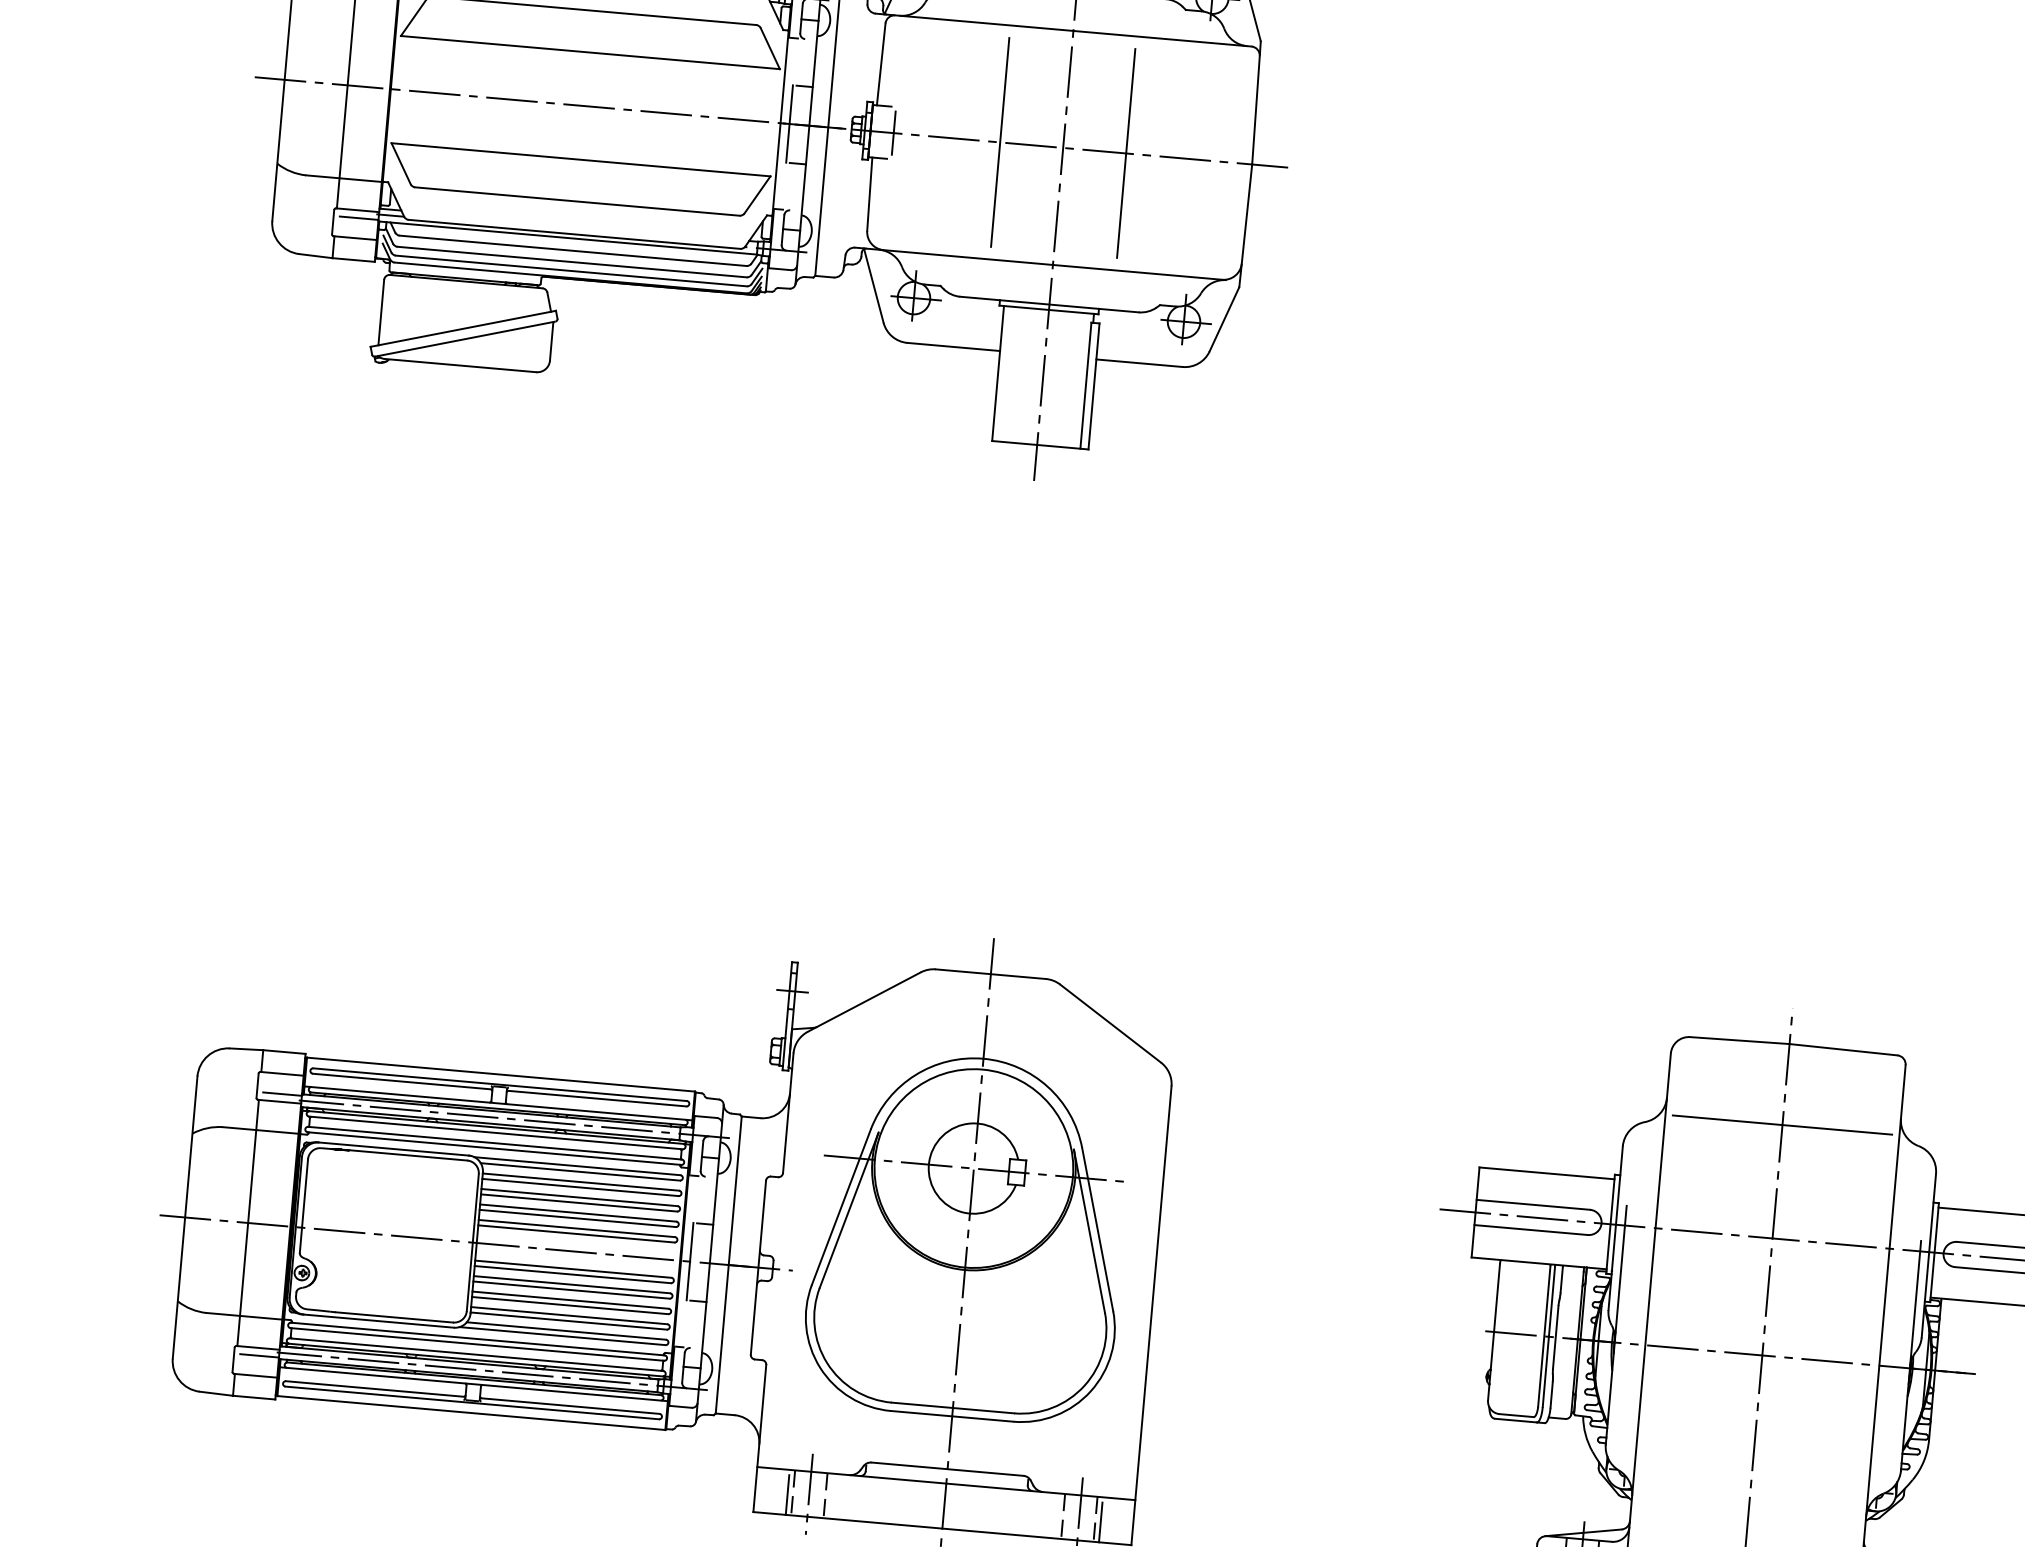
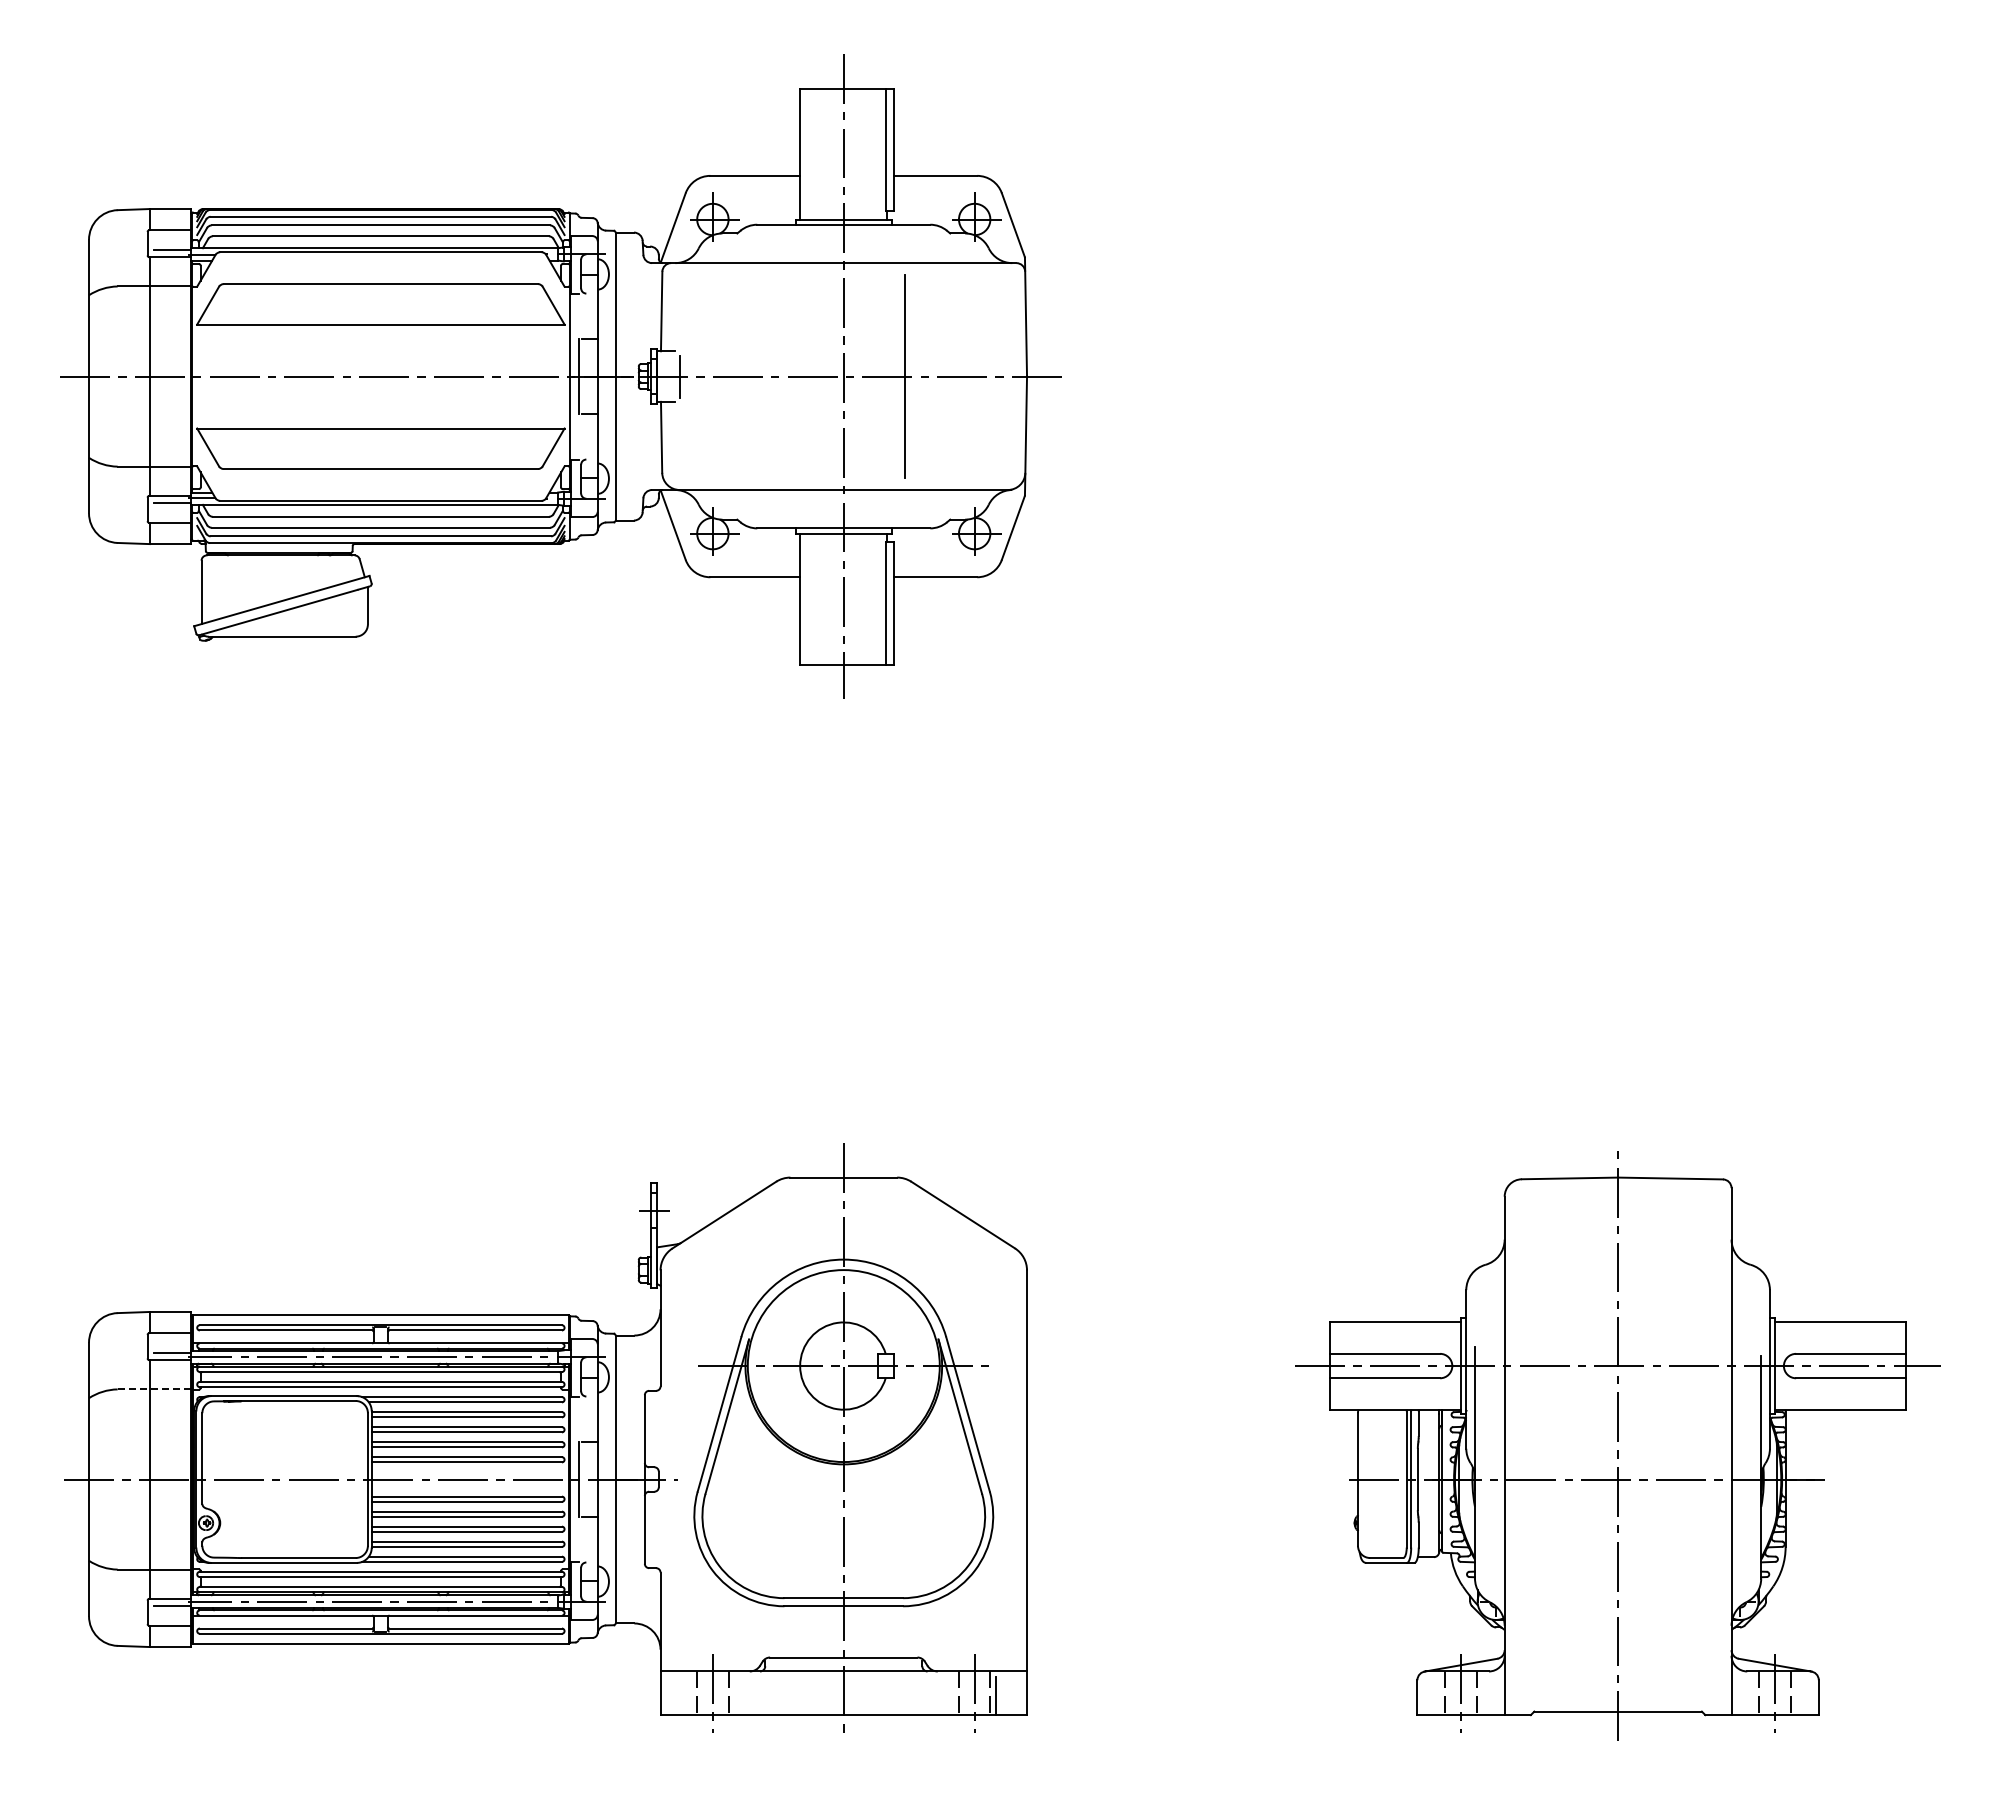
line: (999, 142) -> (782, 376), removed
line: (1781, 1125) -> (1617, 1256), removed
line: (260, 1130) -> (154, 1389), solid -> dashed
line: (787, 1494) -> (691, 1695), removed

